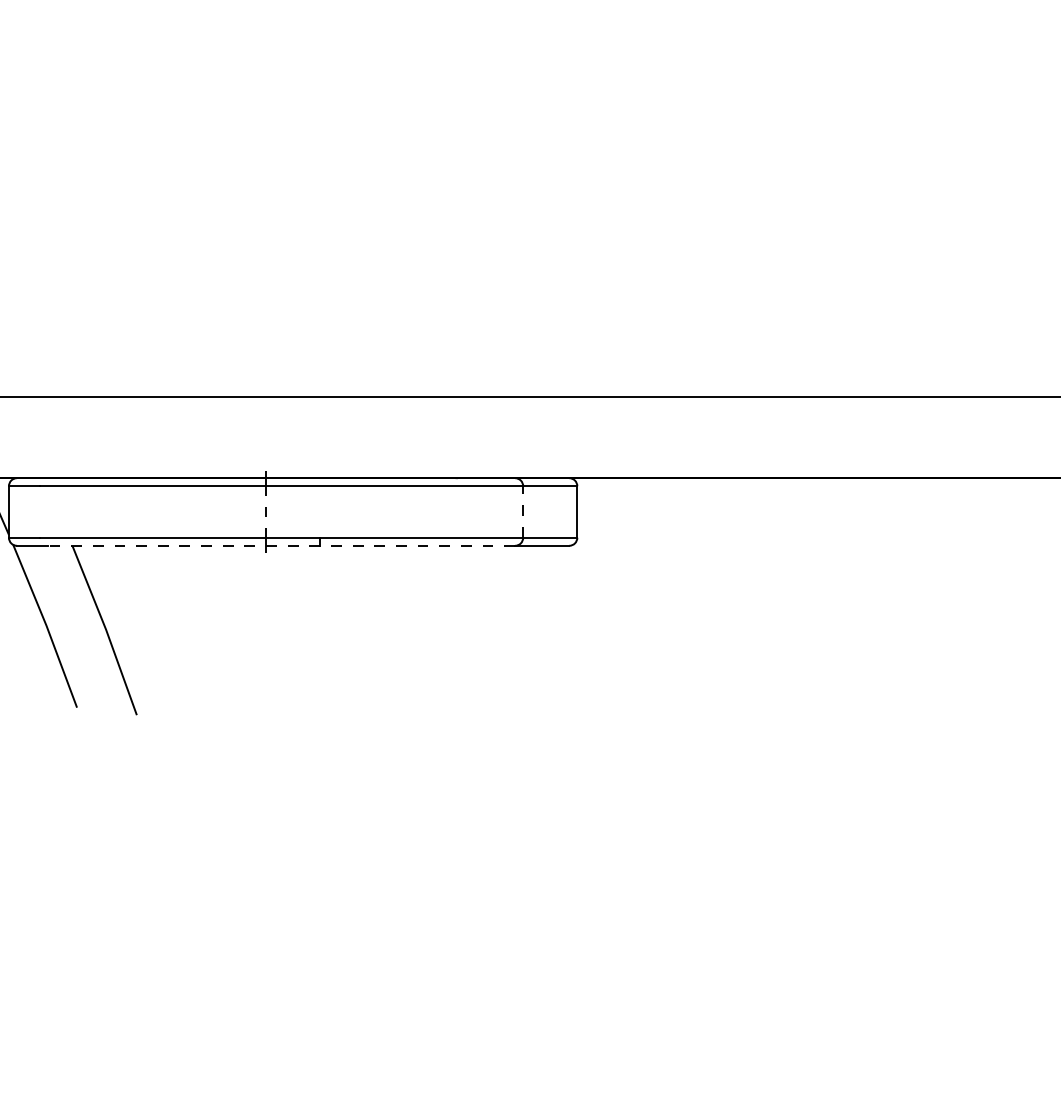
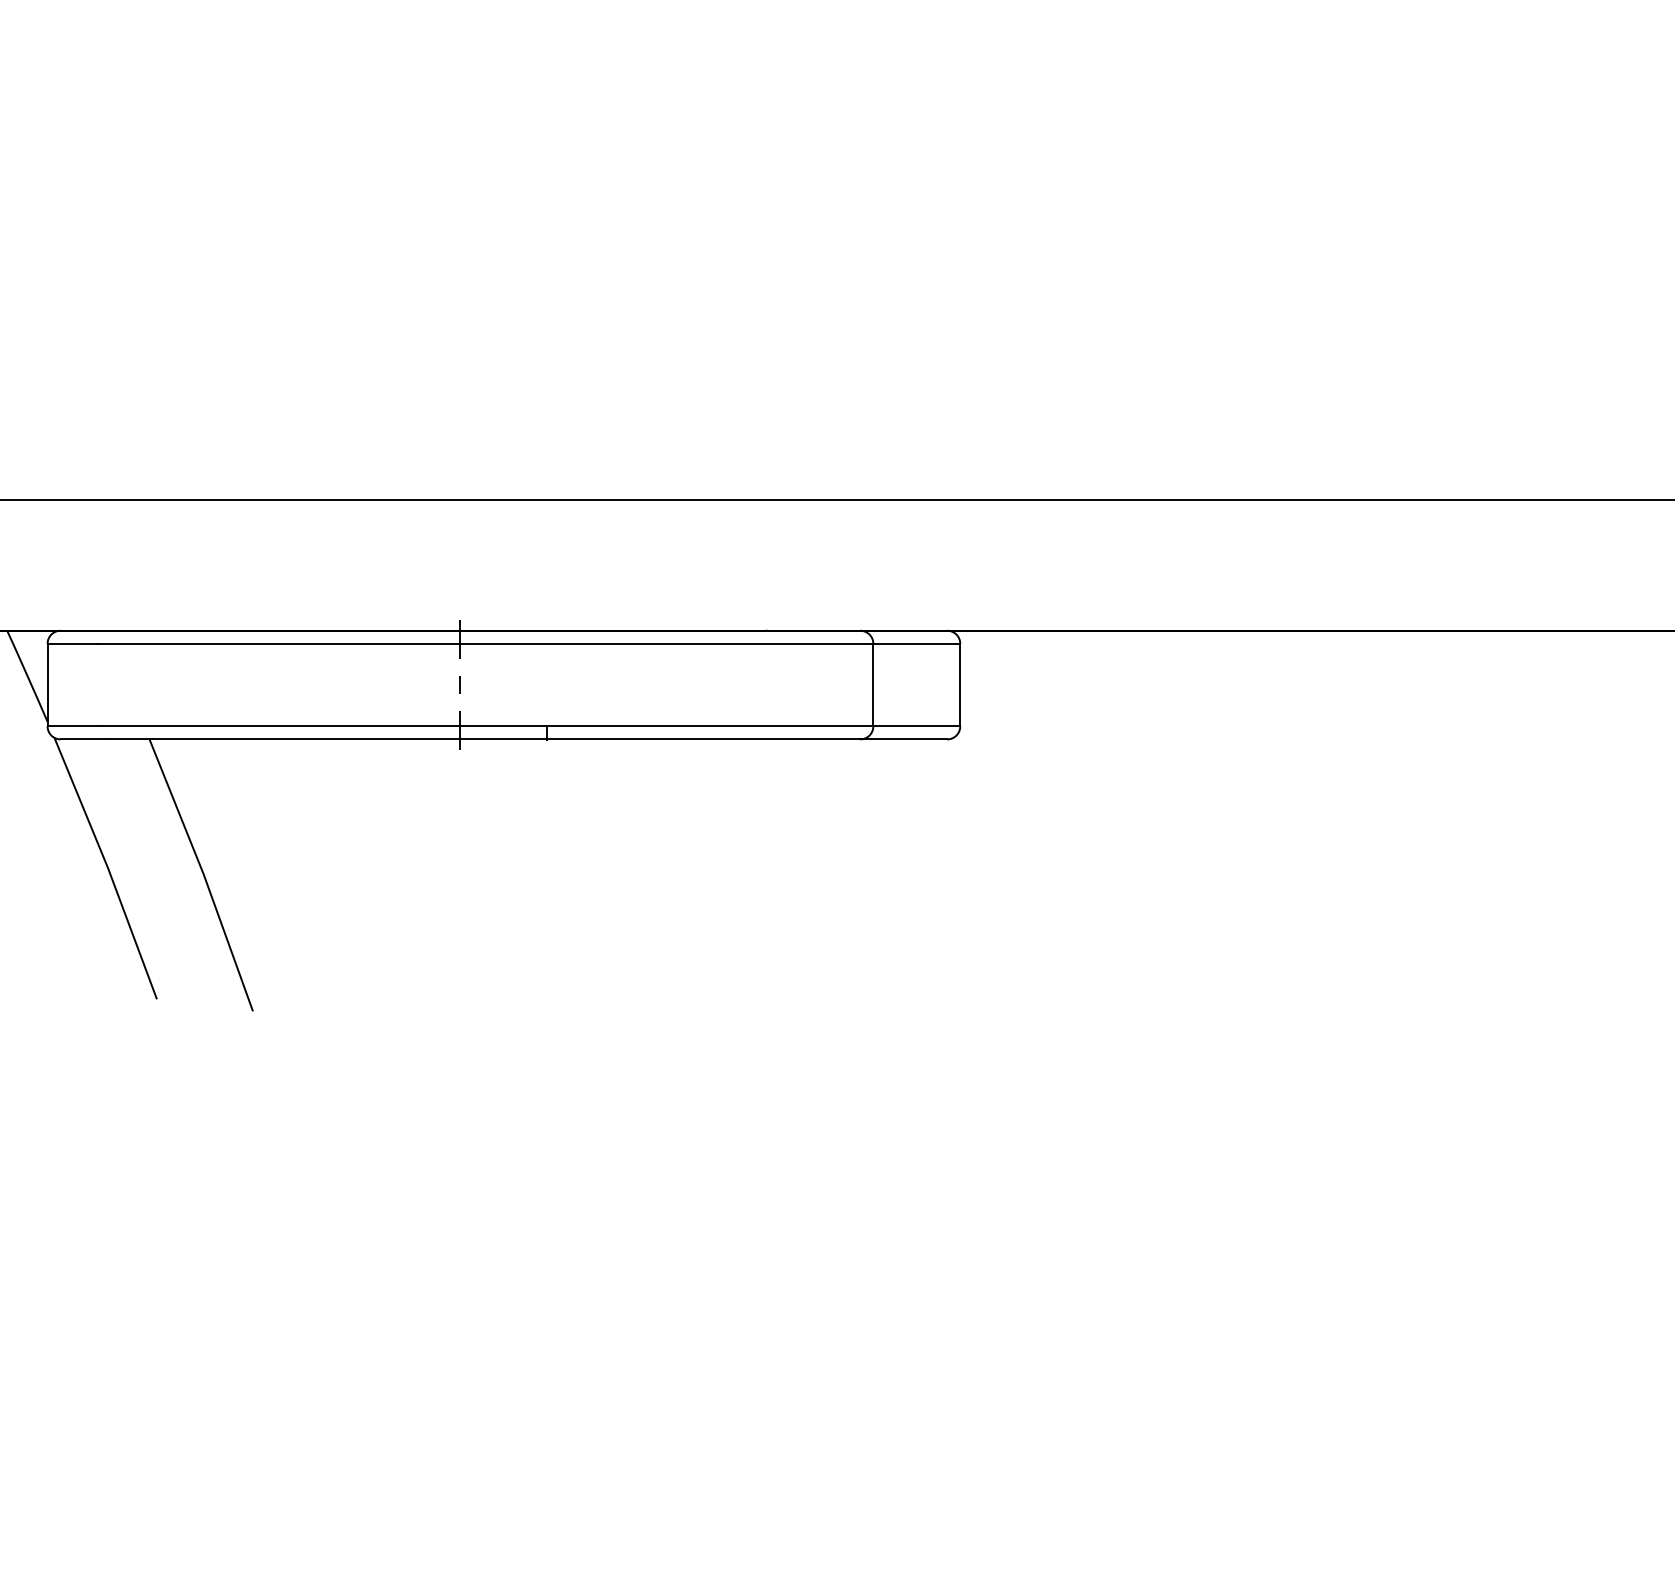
line: (523, 511) -> (873, 684), dashed -> solid
line: (281, 545) -> (485, 738), dashed -> solid

